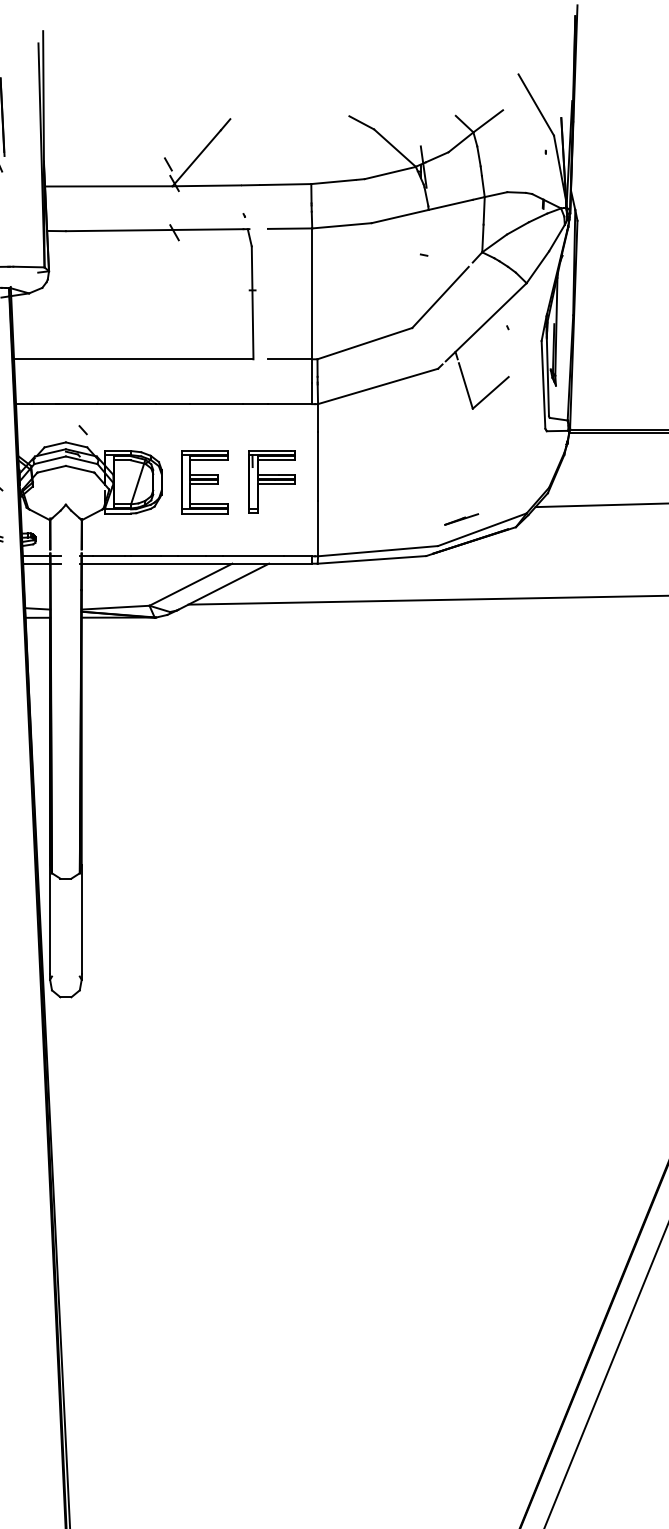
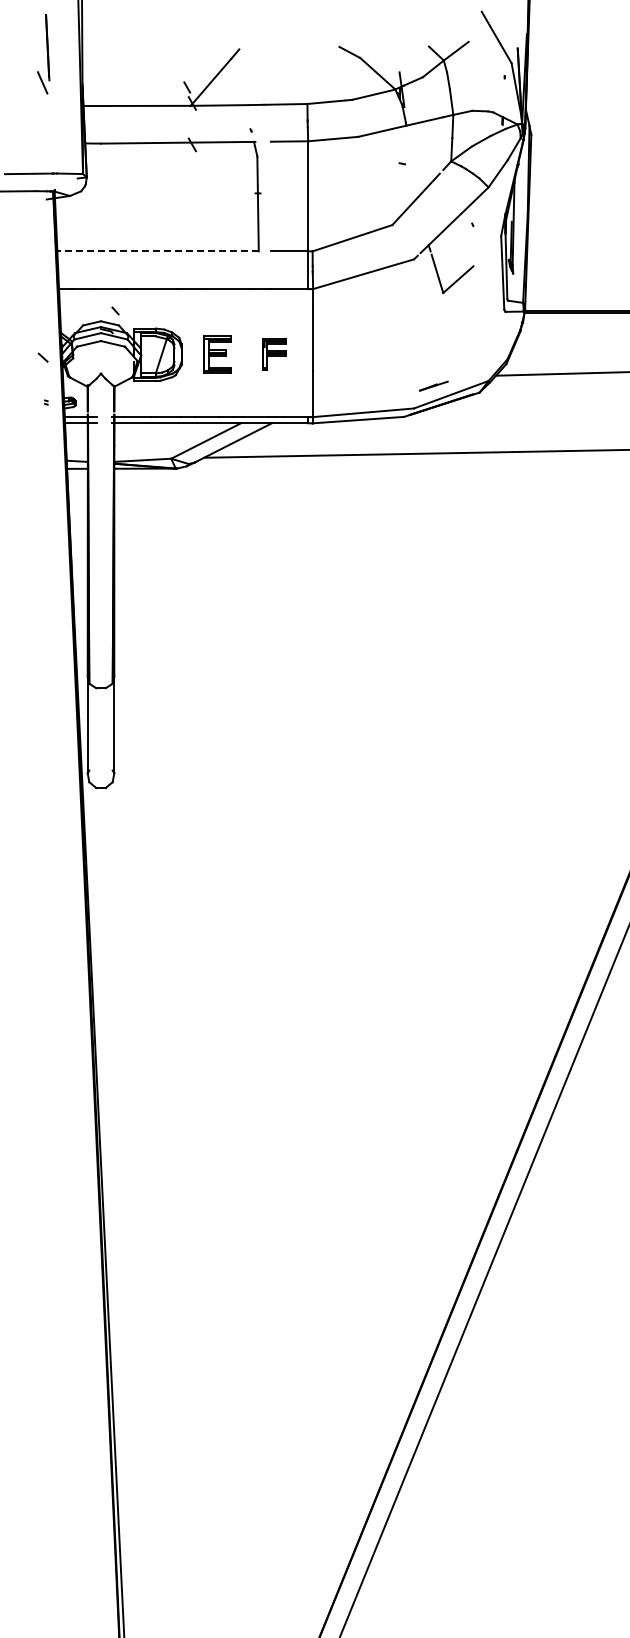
line: (134, 359) -> (158, 251), solid -> dashed
part: (204, 481) -> (217, 354), size x0.7
part: (272, 481) -> (274, 354), size x0.6

